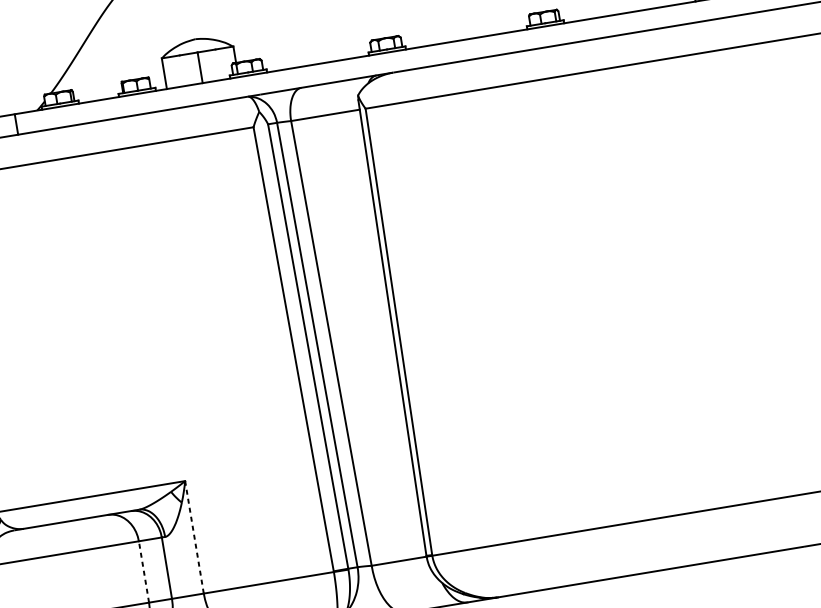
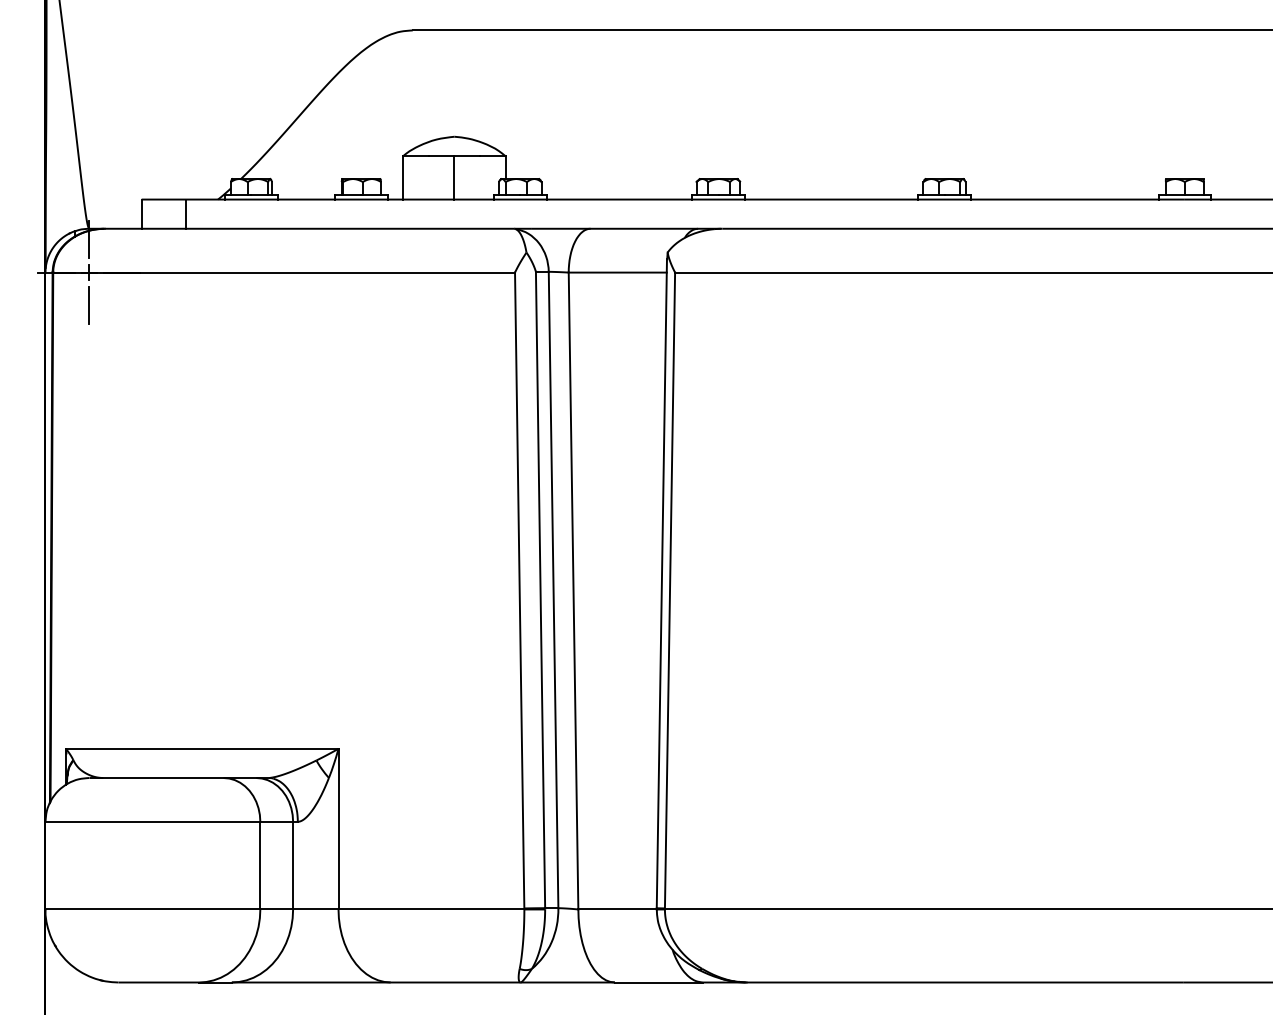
line: (194, 536) -> (338, 828), dashed -> solid
line: (144, 571) -> (260, 865), dashed -> solid

